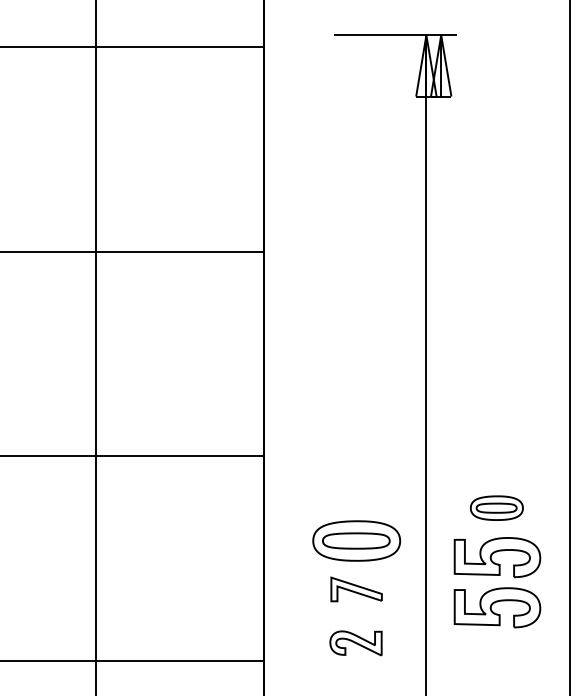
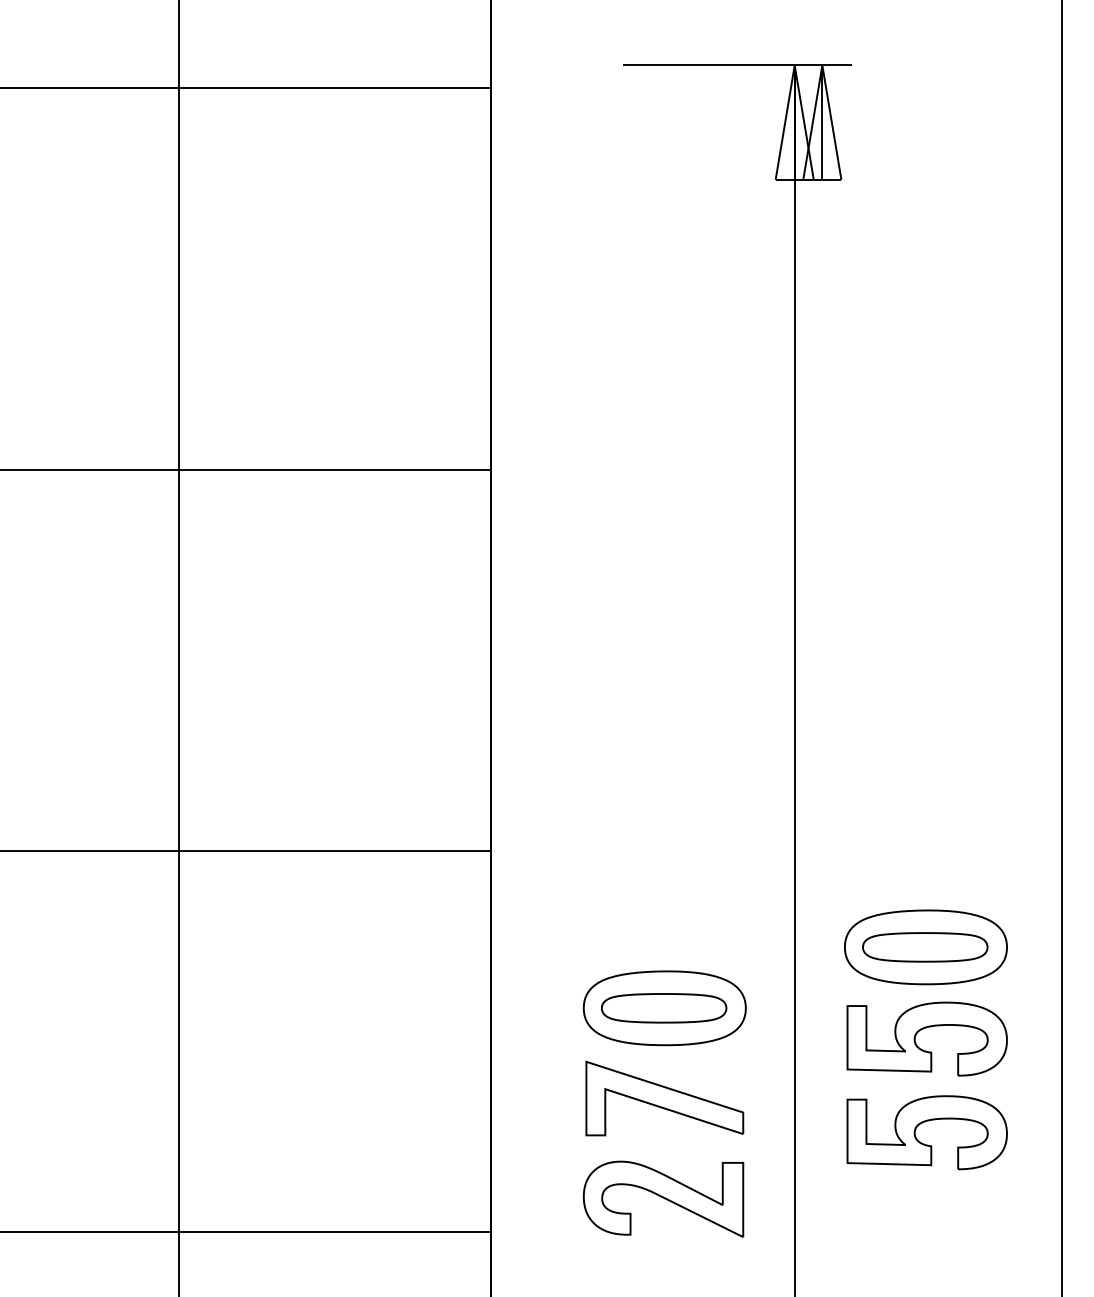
part: (496, 507) -> (925, 945), size x1.67
part: (356, 589) -> (664, 1098), size x1.67
part: (355, 643) -> (662, 1199), size x1.67

